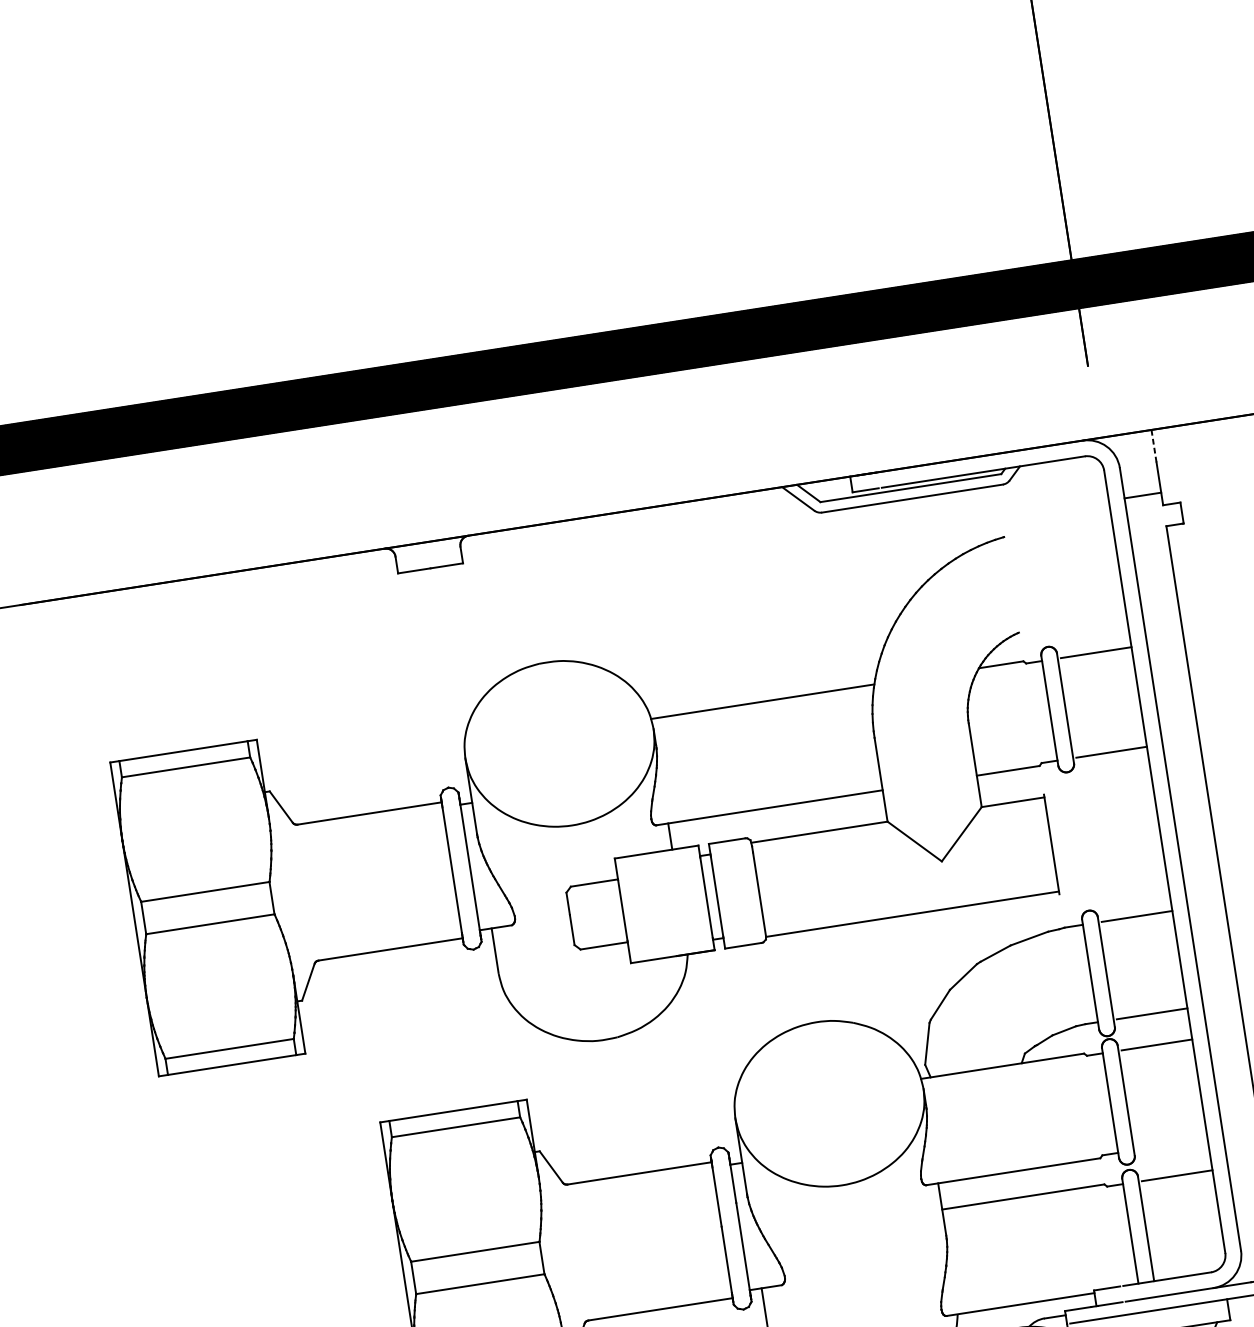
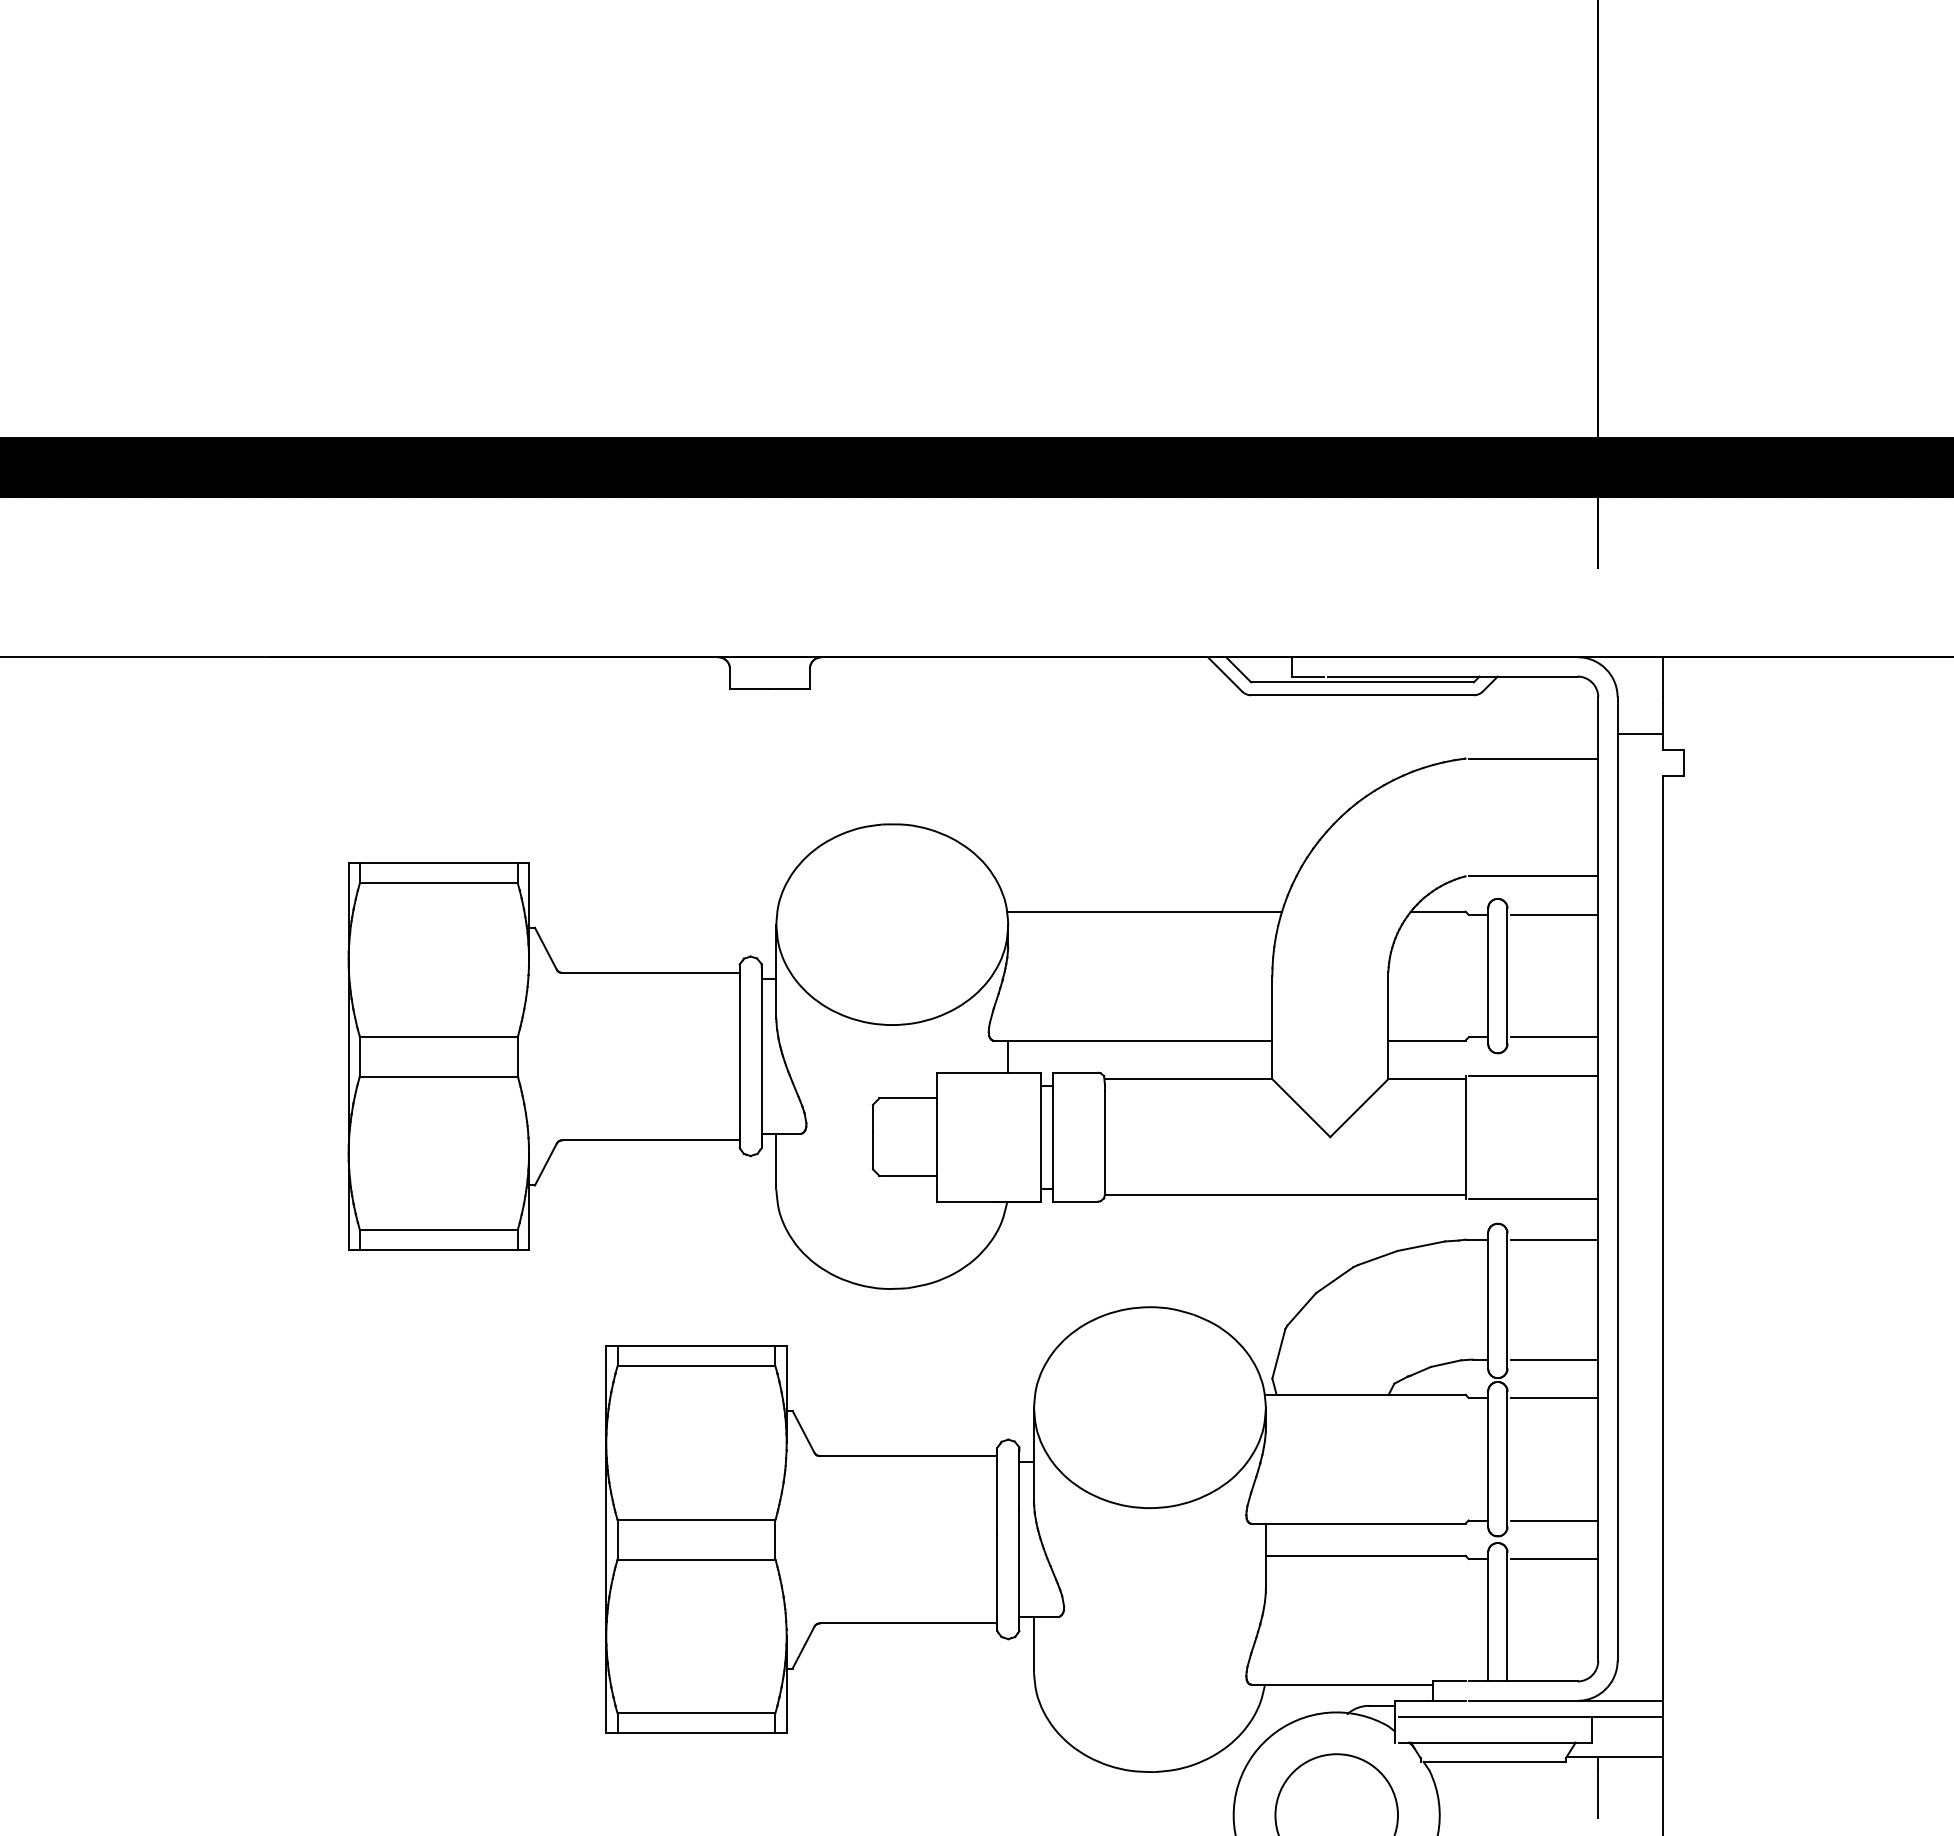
line: (1153, 446) -> (1662, 677), dashed -> solid
line: (1059, 528) -> (1533, 758), added
line: (1074, 624) -> (1533, 876), added
line: (1099, 785) -> (1533, 1075), added
line: (1114, 885) -> (1533, 1198), added
line: (1172, 1144) -> (1554, 1520), added

